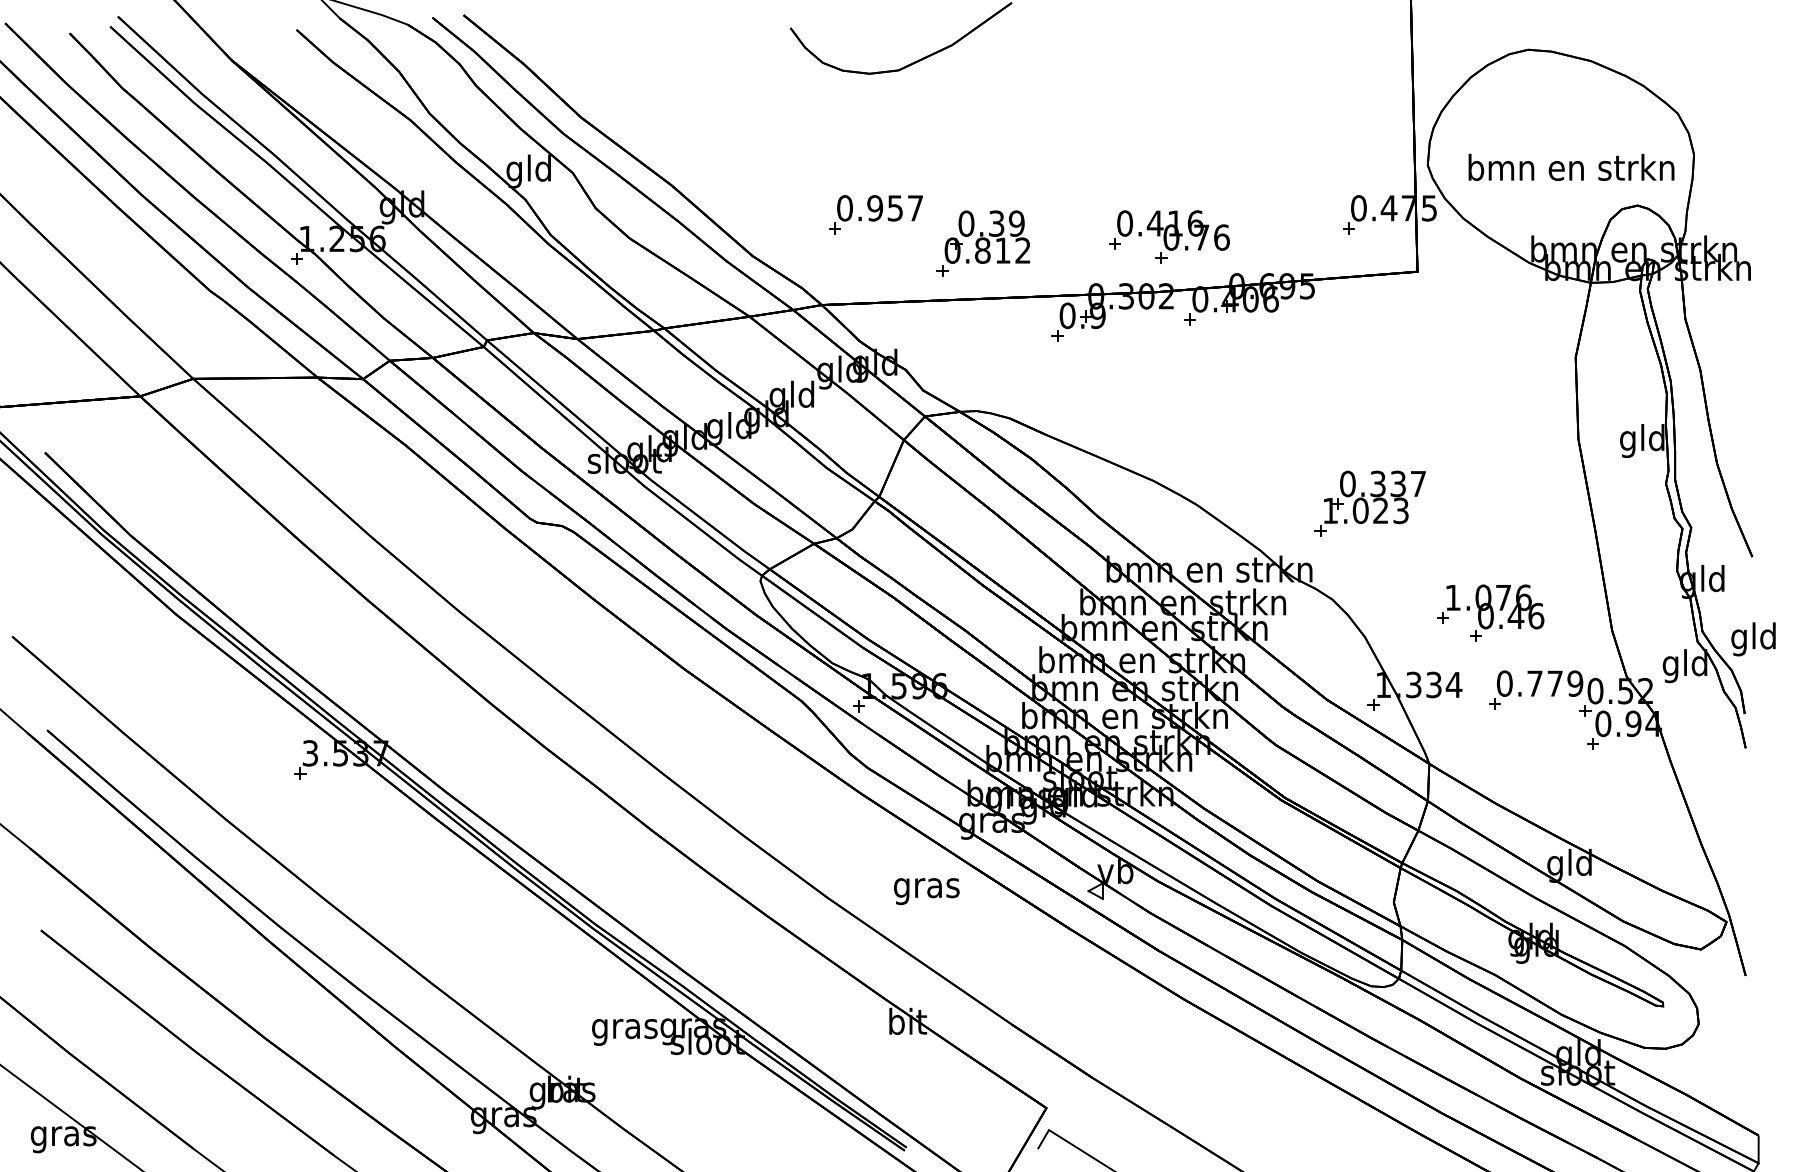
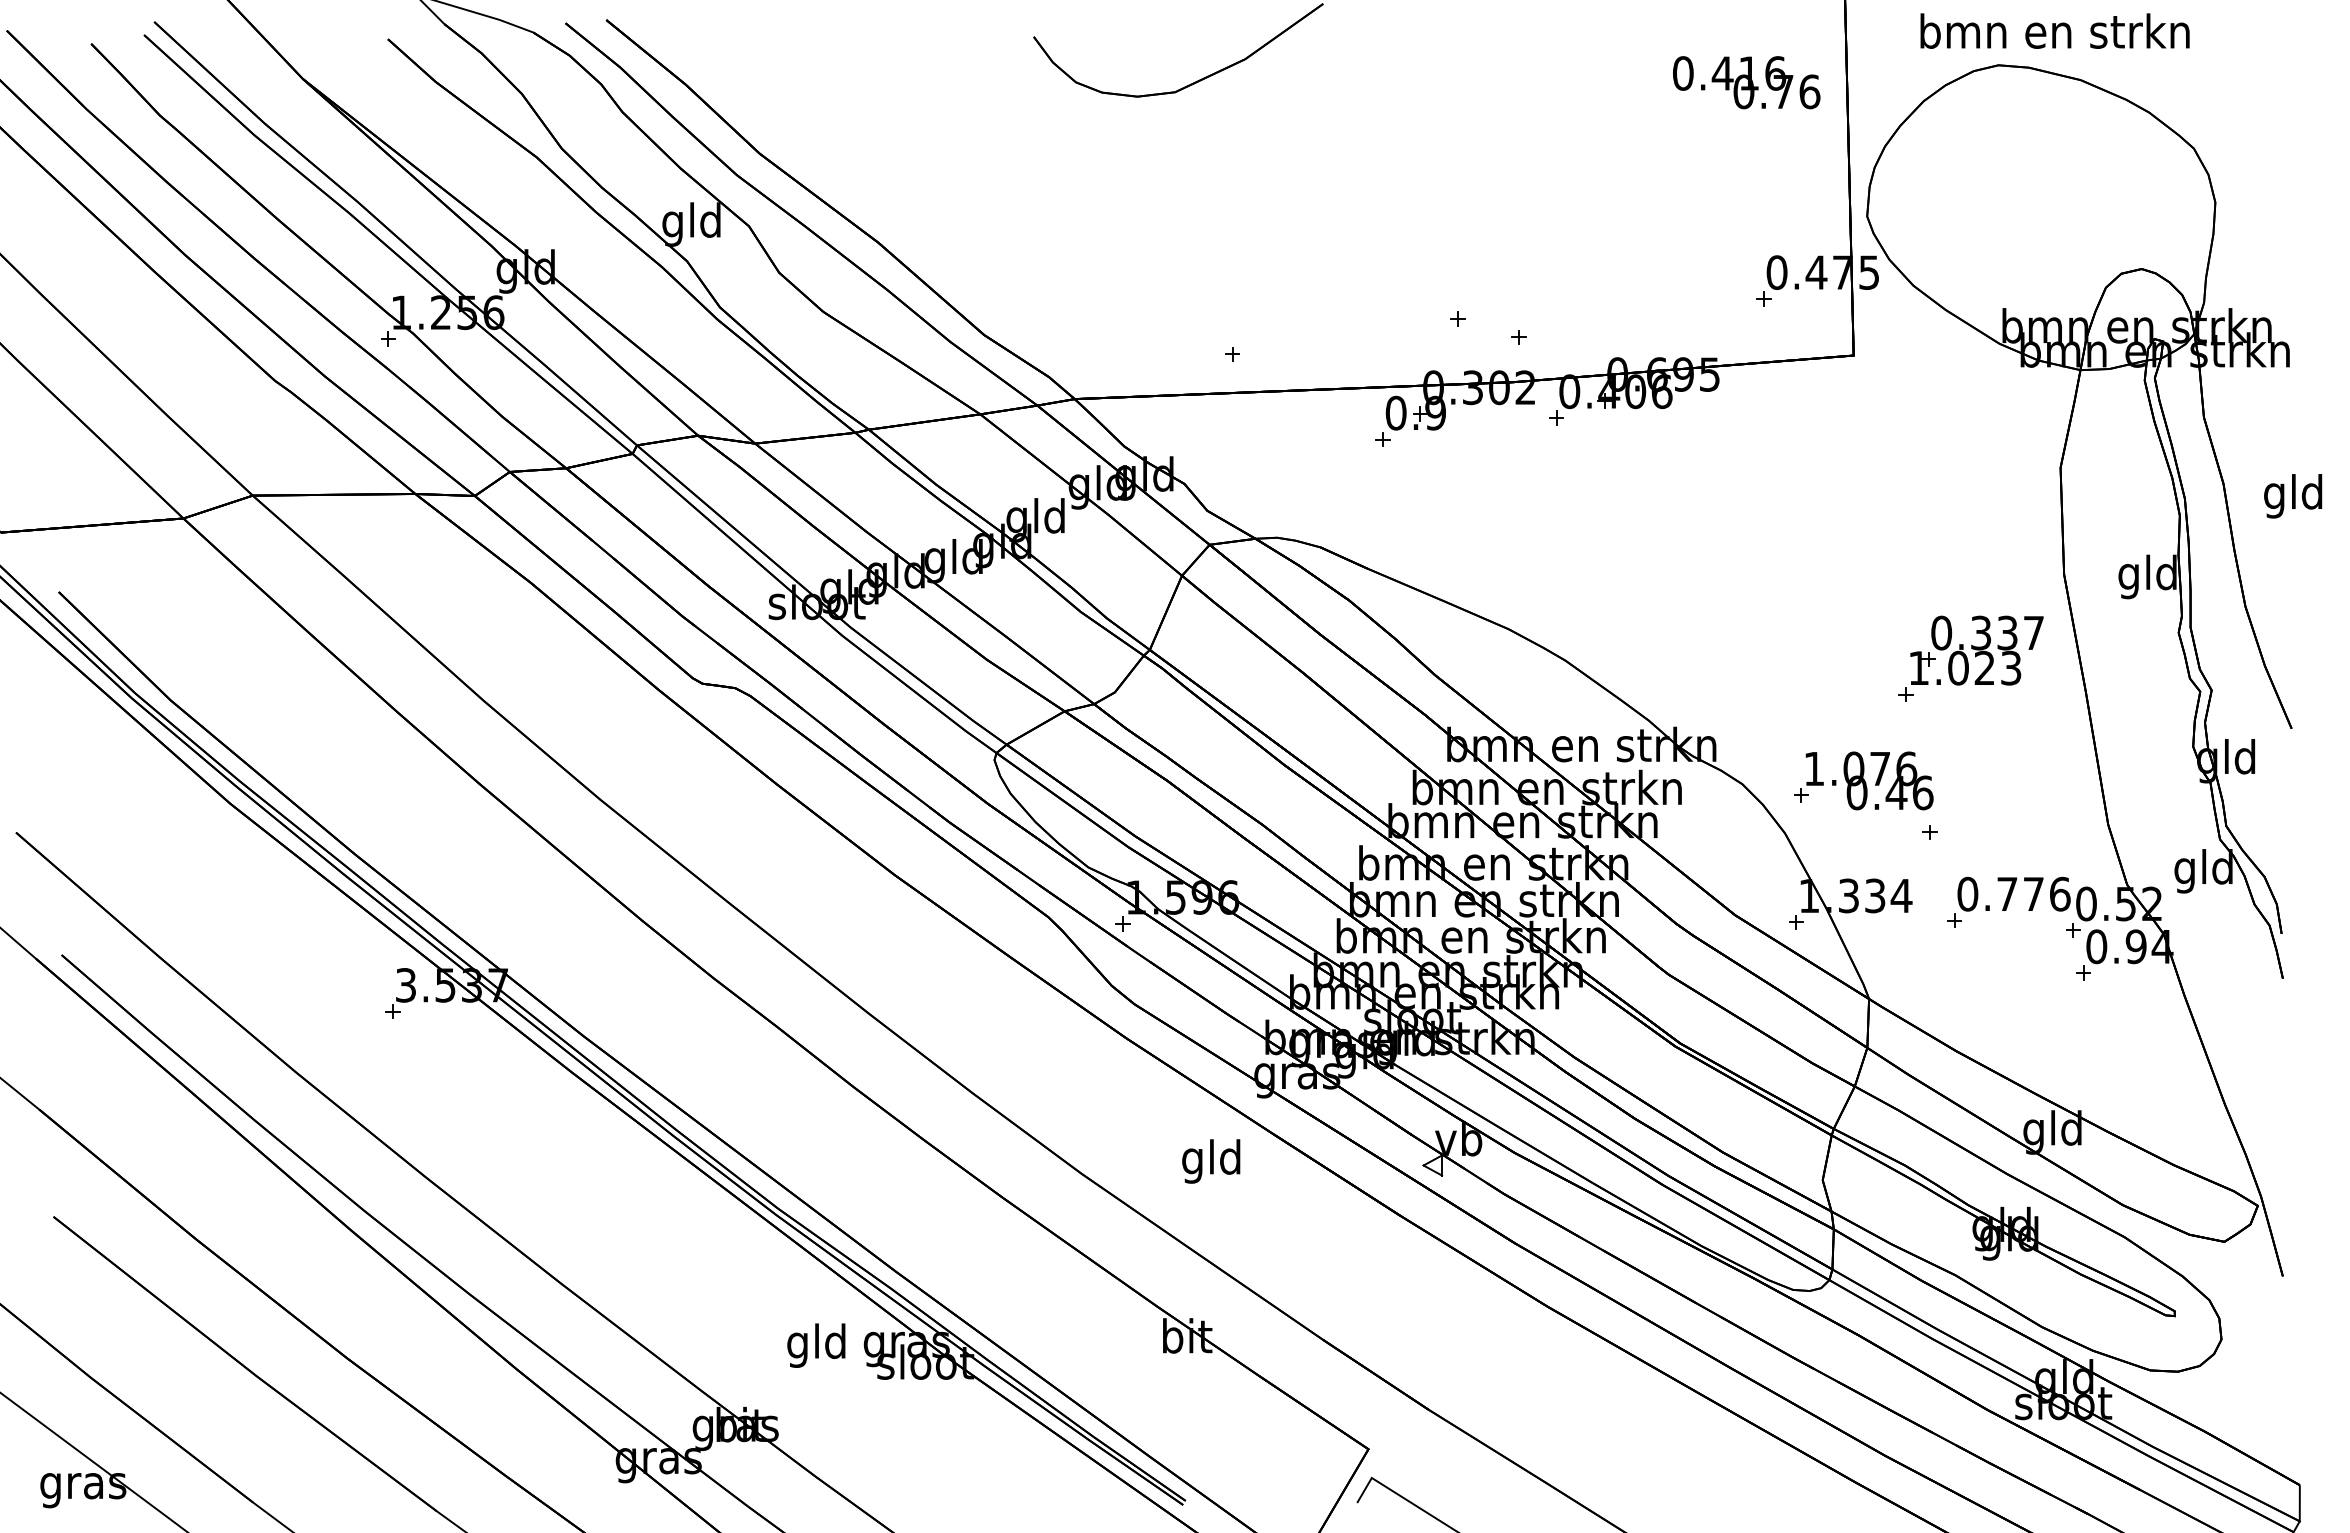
text: (1571, 166) -> (2054, 30), moved
part: (875, 214) -> (1145, 280), removed
text: (1173, 230) -> (1746, 82), moved
part: (987, 237) -> (1291, 310), removed
part: (1369, 503) -> (1970, 658), moved
part: (1490, 606) -> (1863, 780), moved
text: (1753, 639) -> (2293, 496), moved
text: (1574, 683) -> (2059, 893), 0.779 -> 0.776
text: (926, 888) -> (1211, 1161), gras -> gld
text: (625, 1028) -> (817, 1345), gras -> gld

